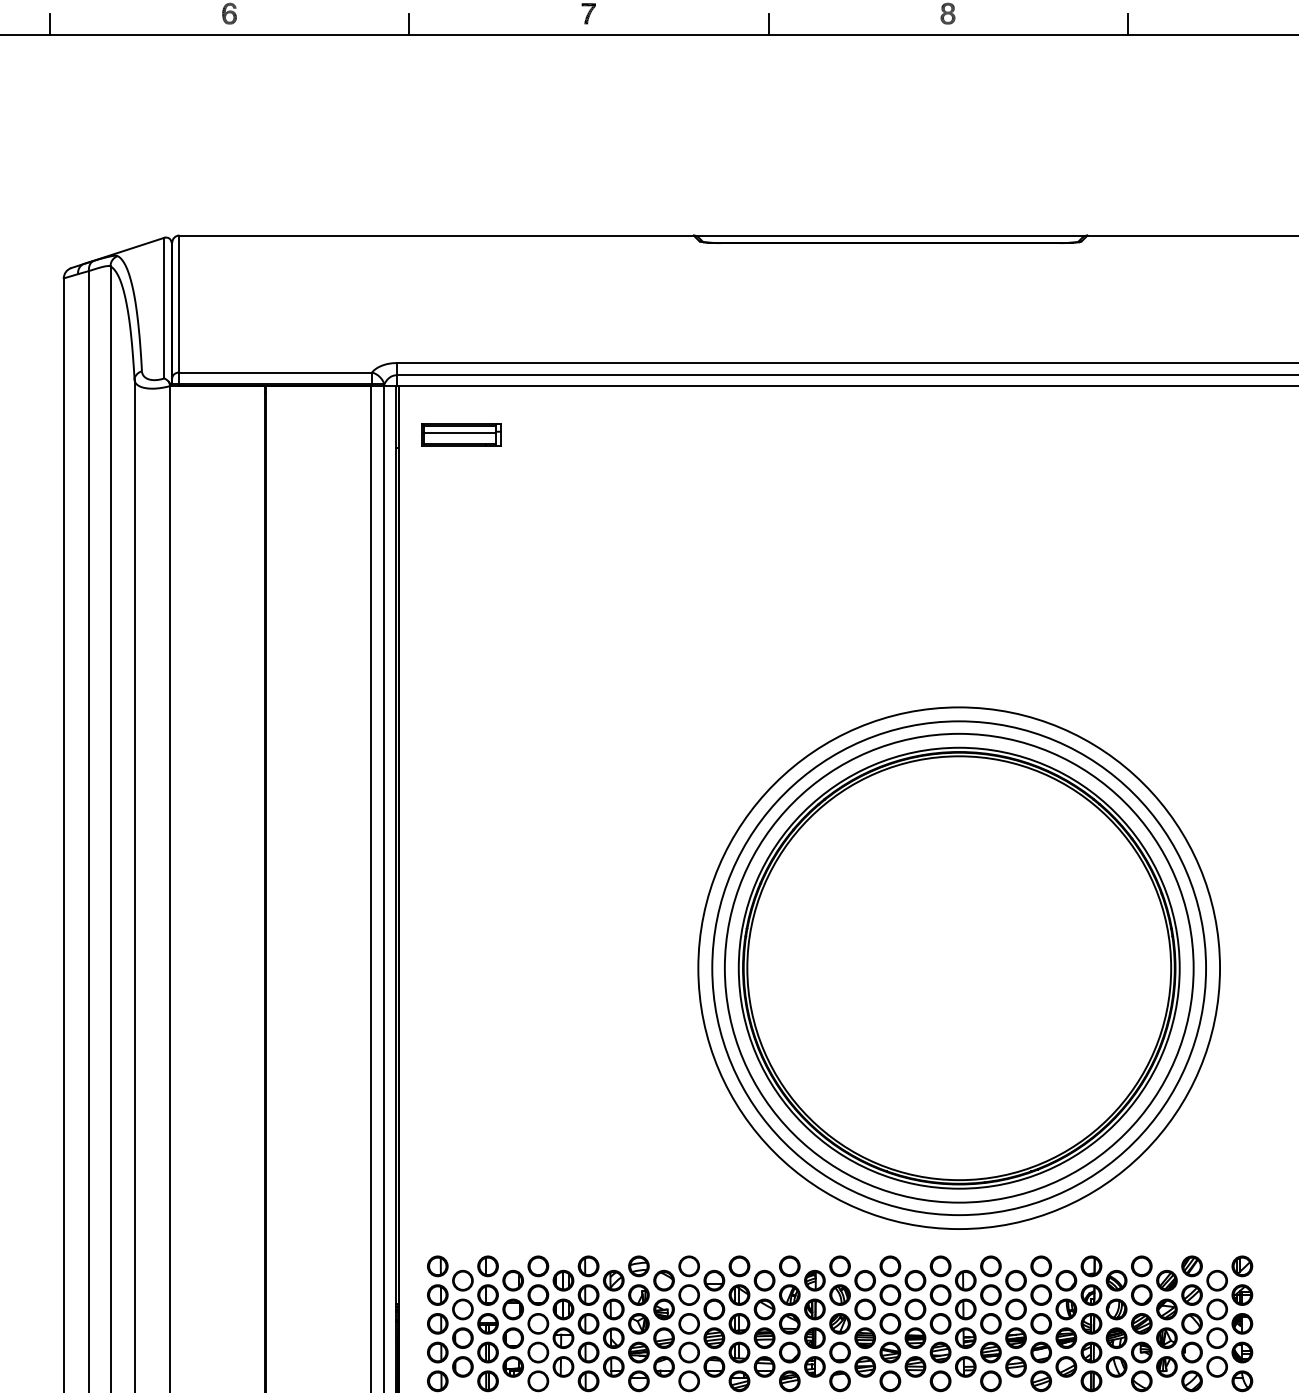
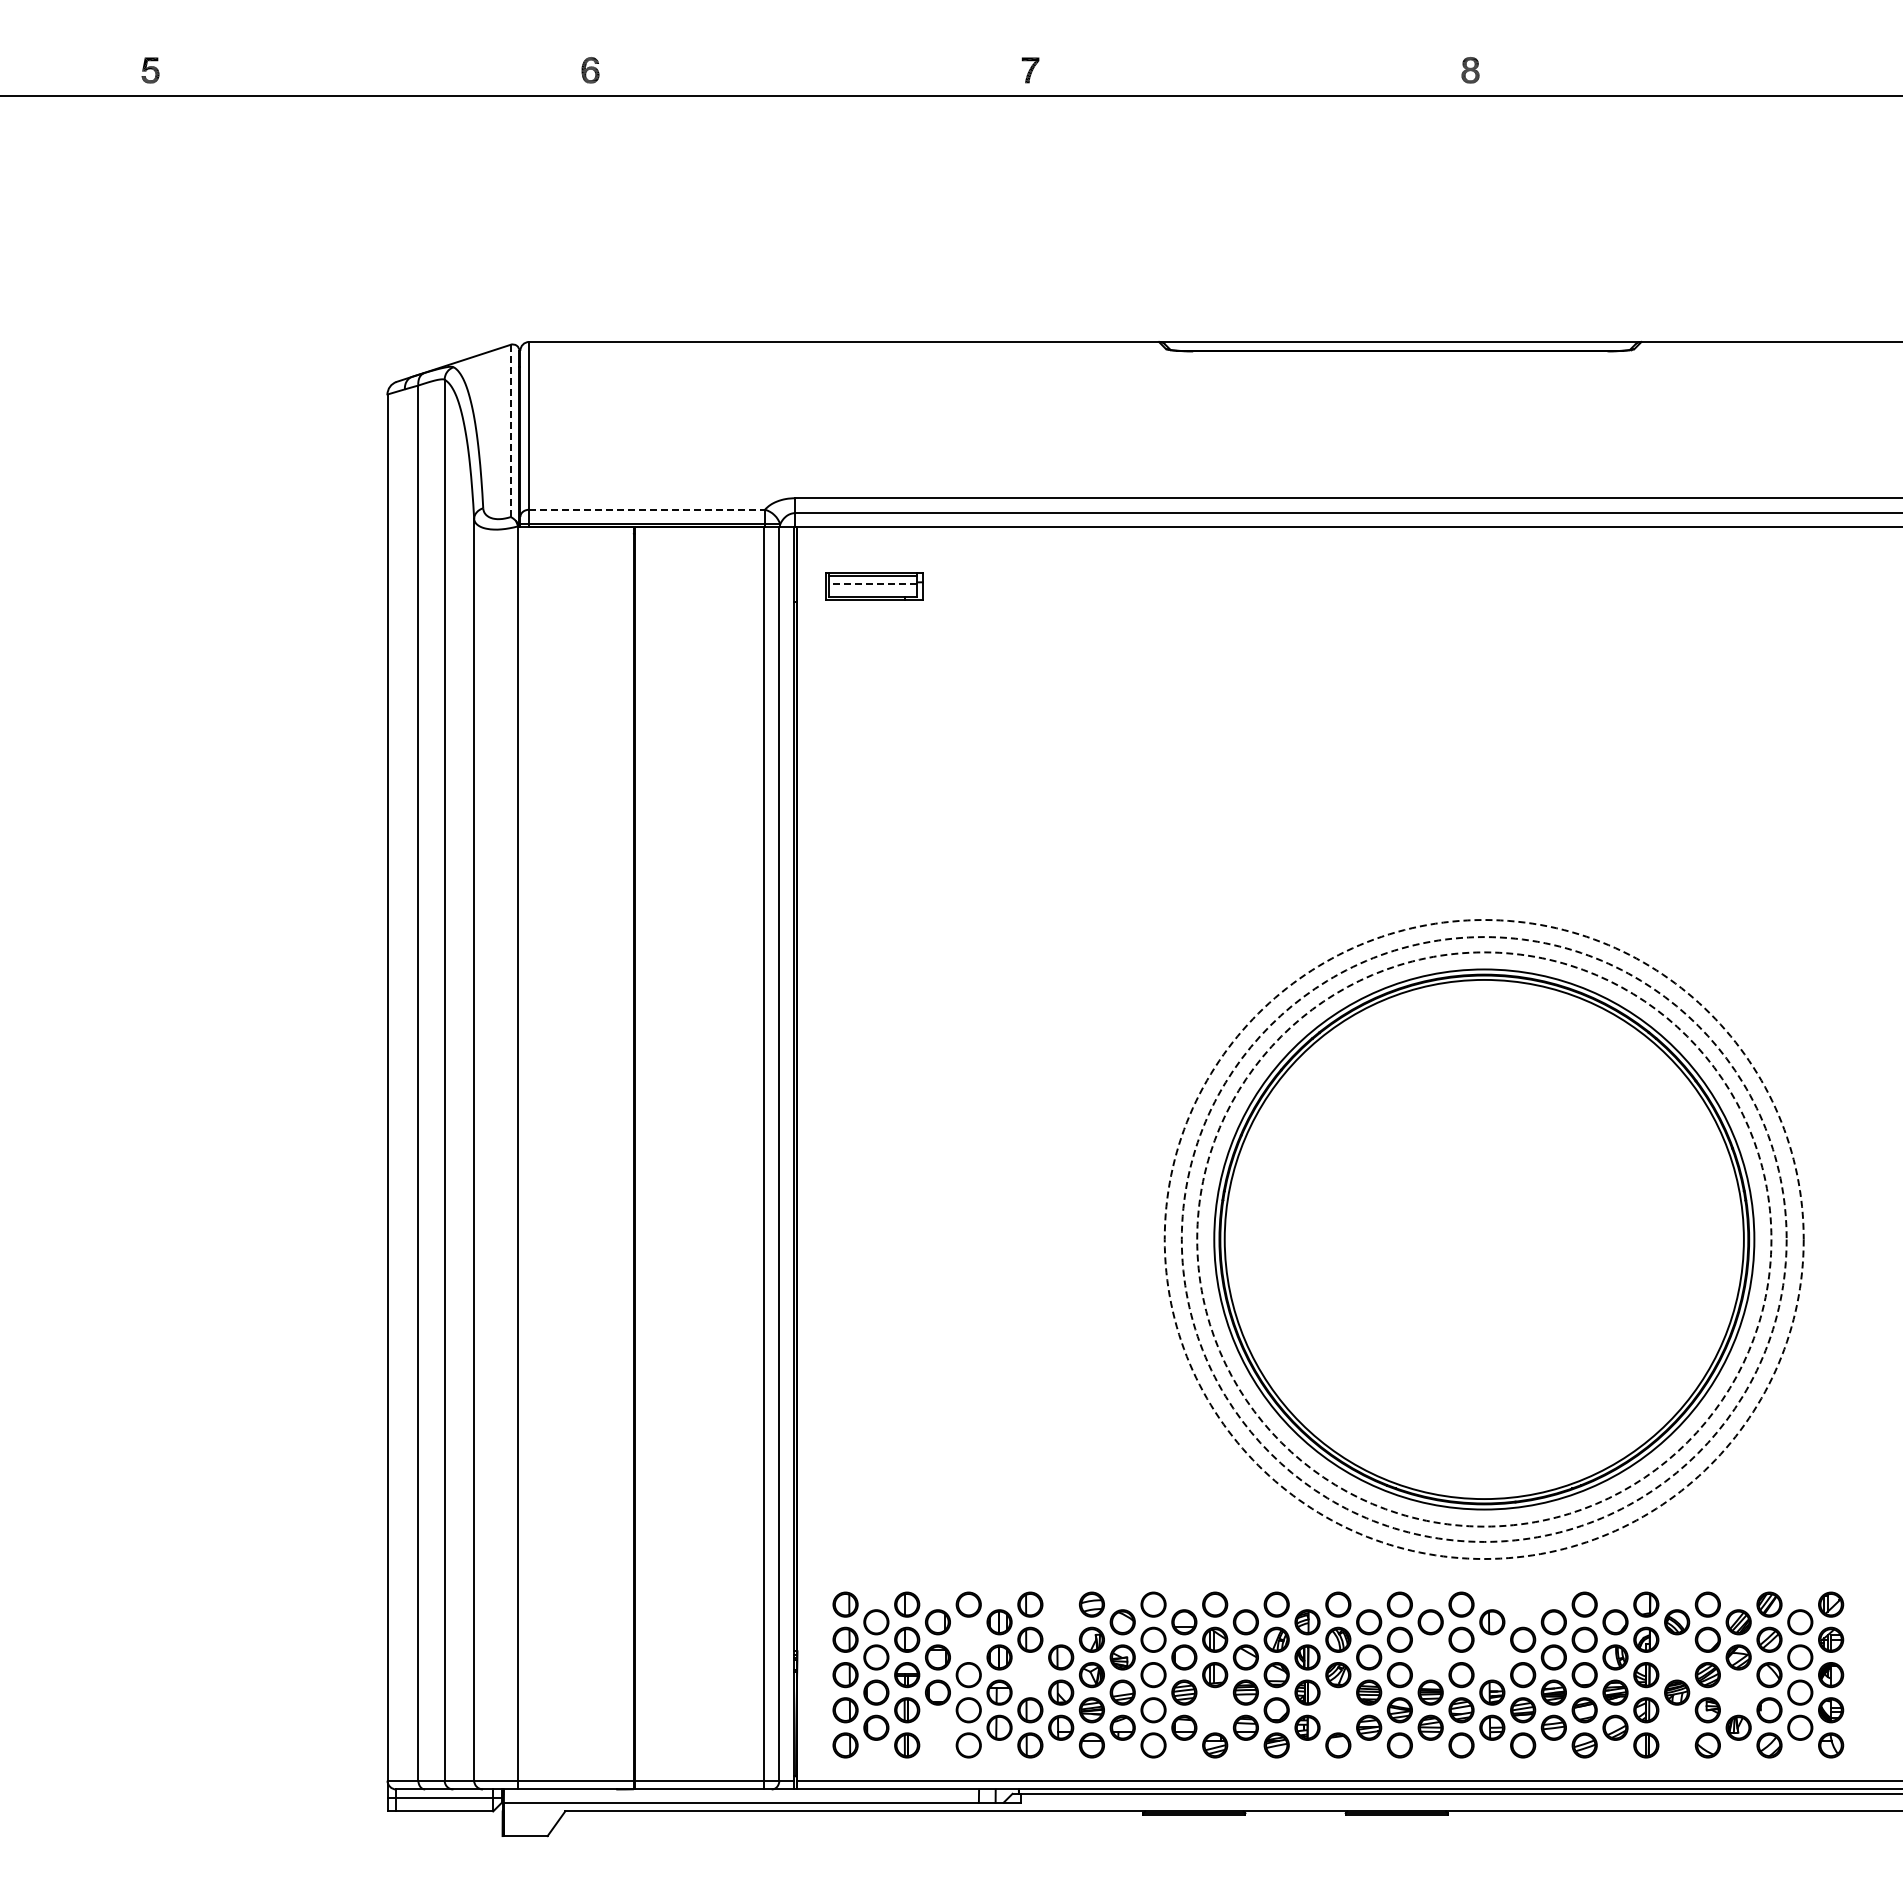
line: (49, 24) -> (370, 83), removed
line: (409, 24) -> (810, 83), removed
line: (768, 24) -> (1250, 83), removed
line: (1127, 24) -> (1690, 83), removed
line: (164, 308) -> (510, 431), solid -> dashed
line: (276, 372) -> (647, 509), solid -> dashed
line: (460, 433) -> (873, 584), solid -> dashed
circle: (958, 968) -> (1483, 1239), solid -> dashed
circle: (958, 968) -> (1483, 1239), solid -> dashed
circle: (959, 968) -> (1484, 1239), solid -> dashed
part: (991, 1266) -> (1523, 1604), removed
part: (614, 1280) -> (1061, 1622), removed
part: (538, 1294) -> (968, 1639), removed
part: (915, 1309) -> (1430, 1657), removed
part: (965, 1309) -> (1492, 1657), removed
part: (1116, 1309) -> (1677, 1657), removed
part: (588, 1324) -> (1030, 1675), removed
part: (1166, 1338) -> (1738, 1692), removed
part: (739, 1352) -> (1215, 1710), removed
part: (840, 1352) -> (1338, 1710), removed
part: (512, 1366) -> (937, 1727), removed
part: (1116, 1366) -> (1677, 1727), removed

